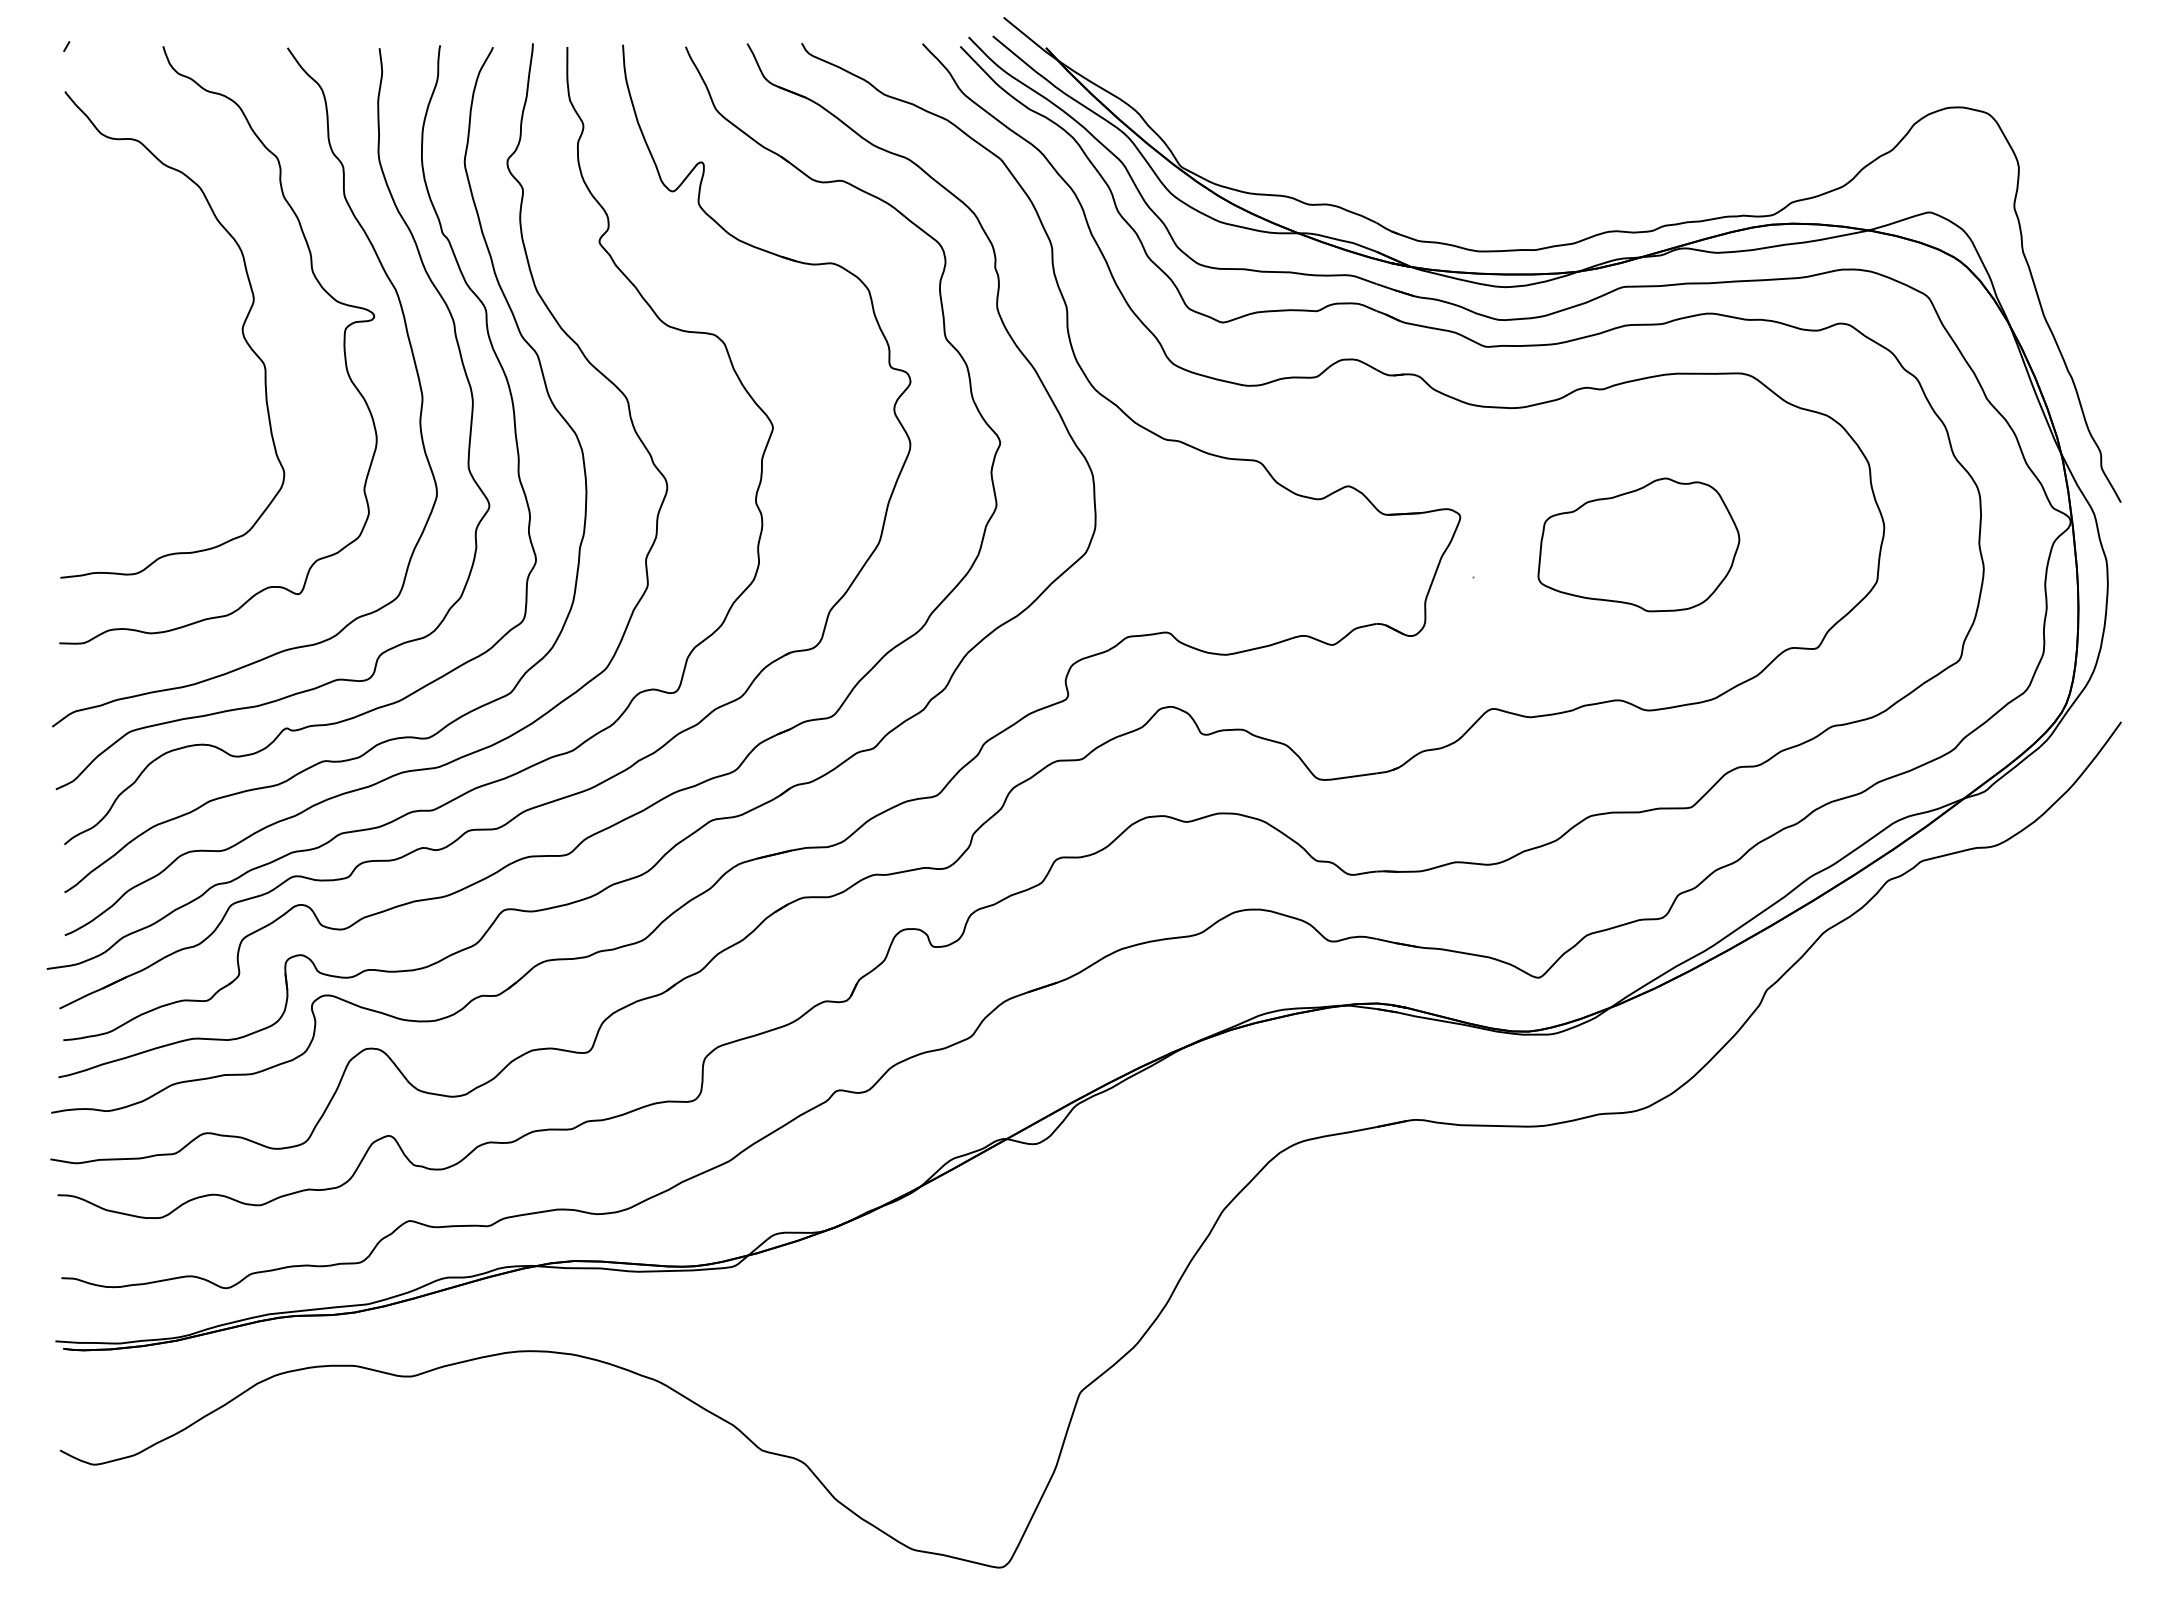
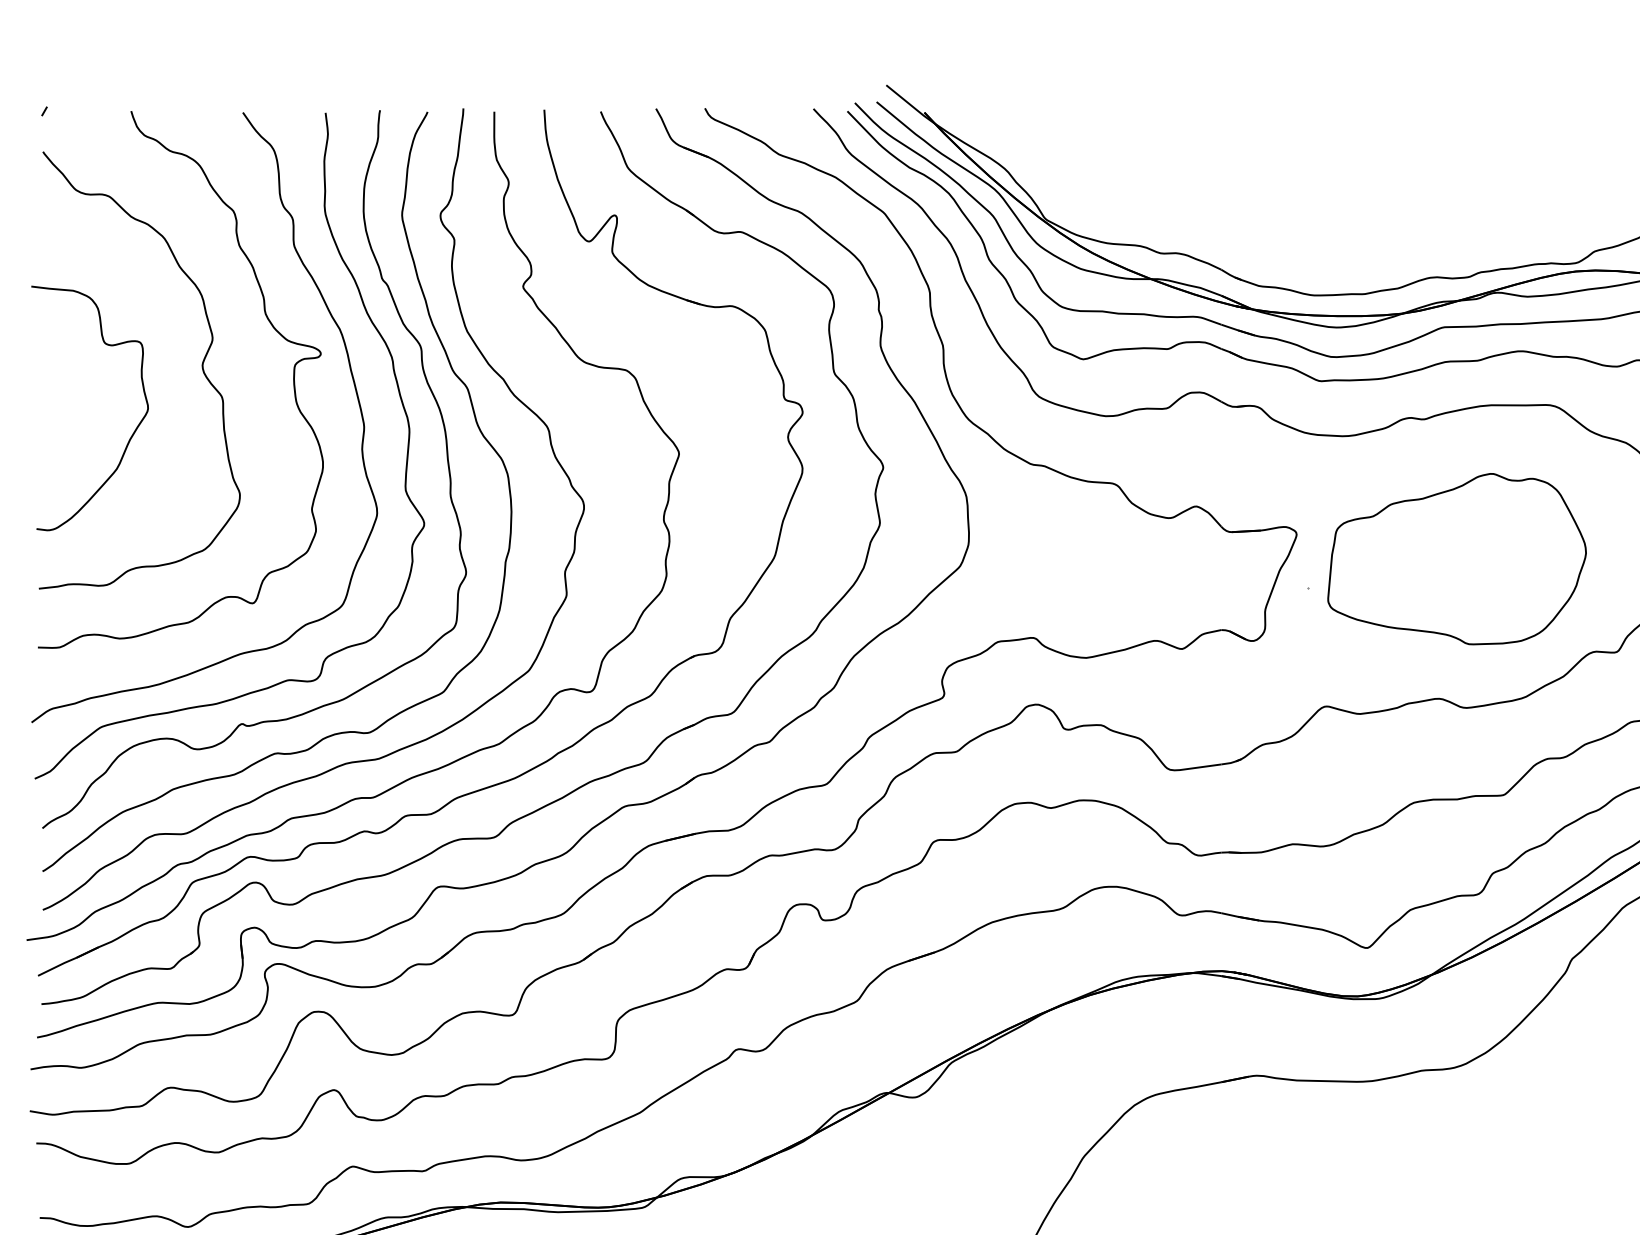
curve: (164, 405) -> (132, 433), added
part: (1638, 544) -> (1456, 558), size x1.43

